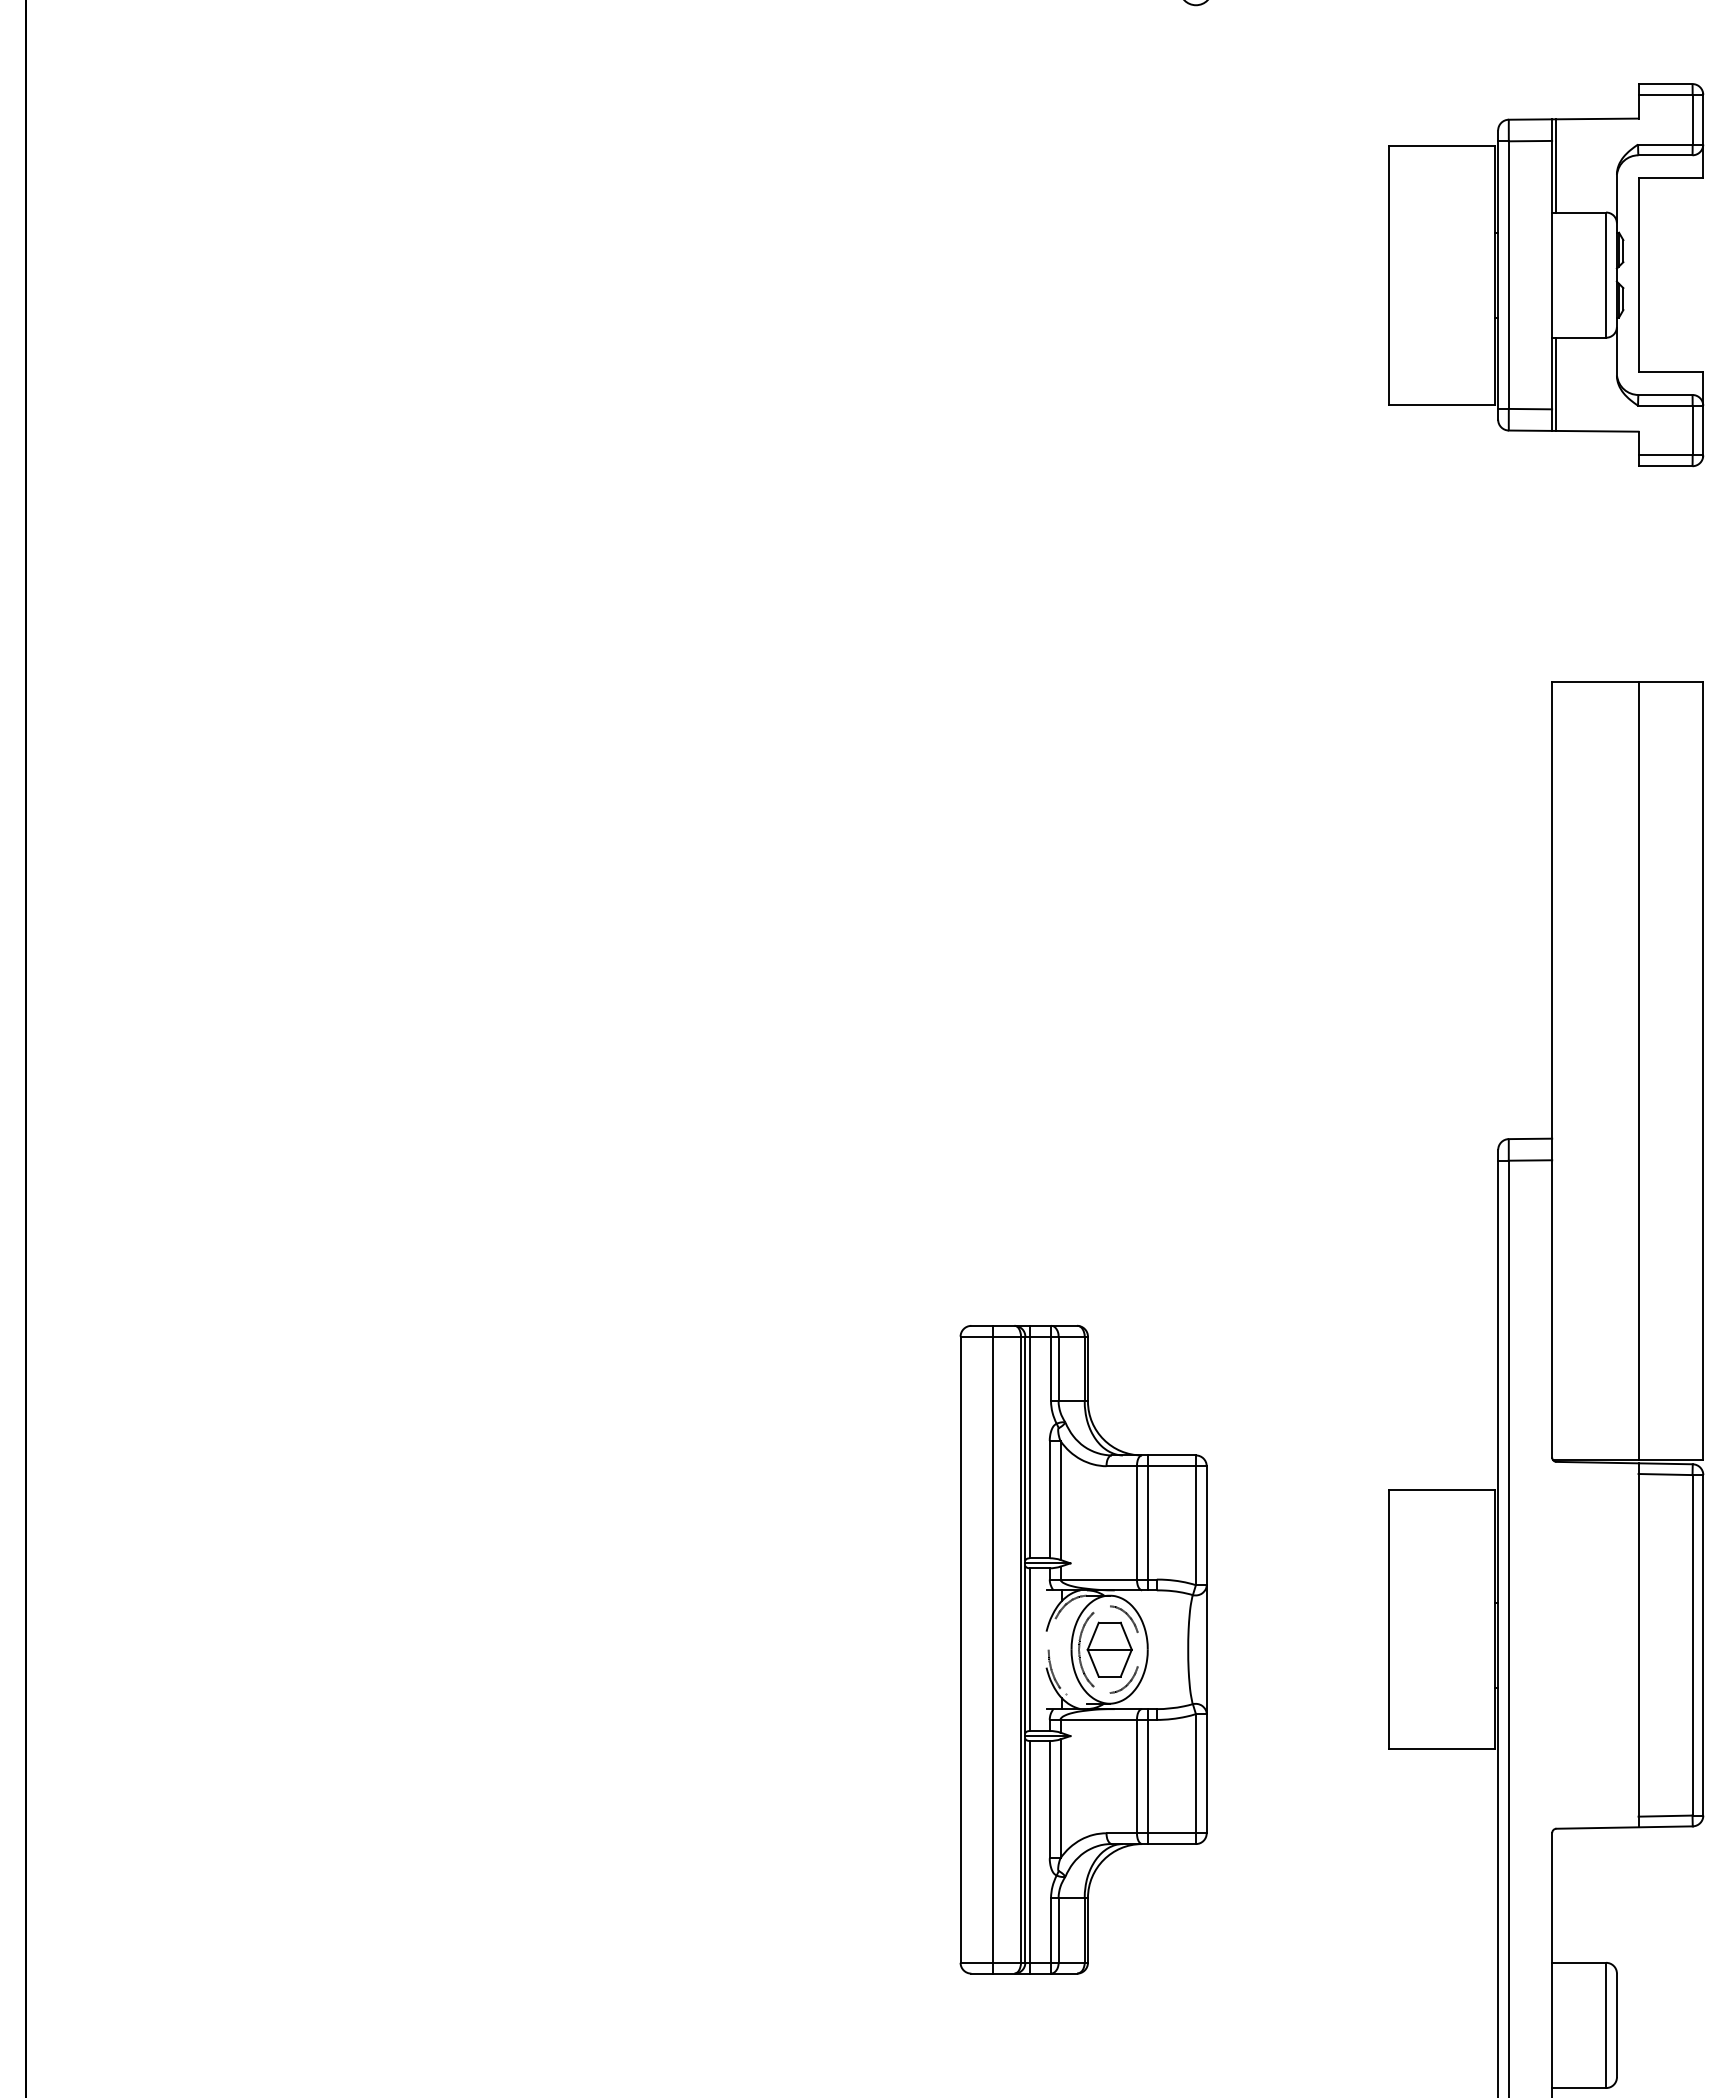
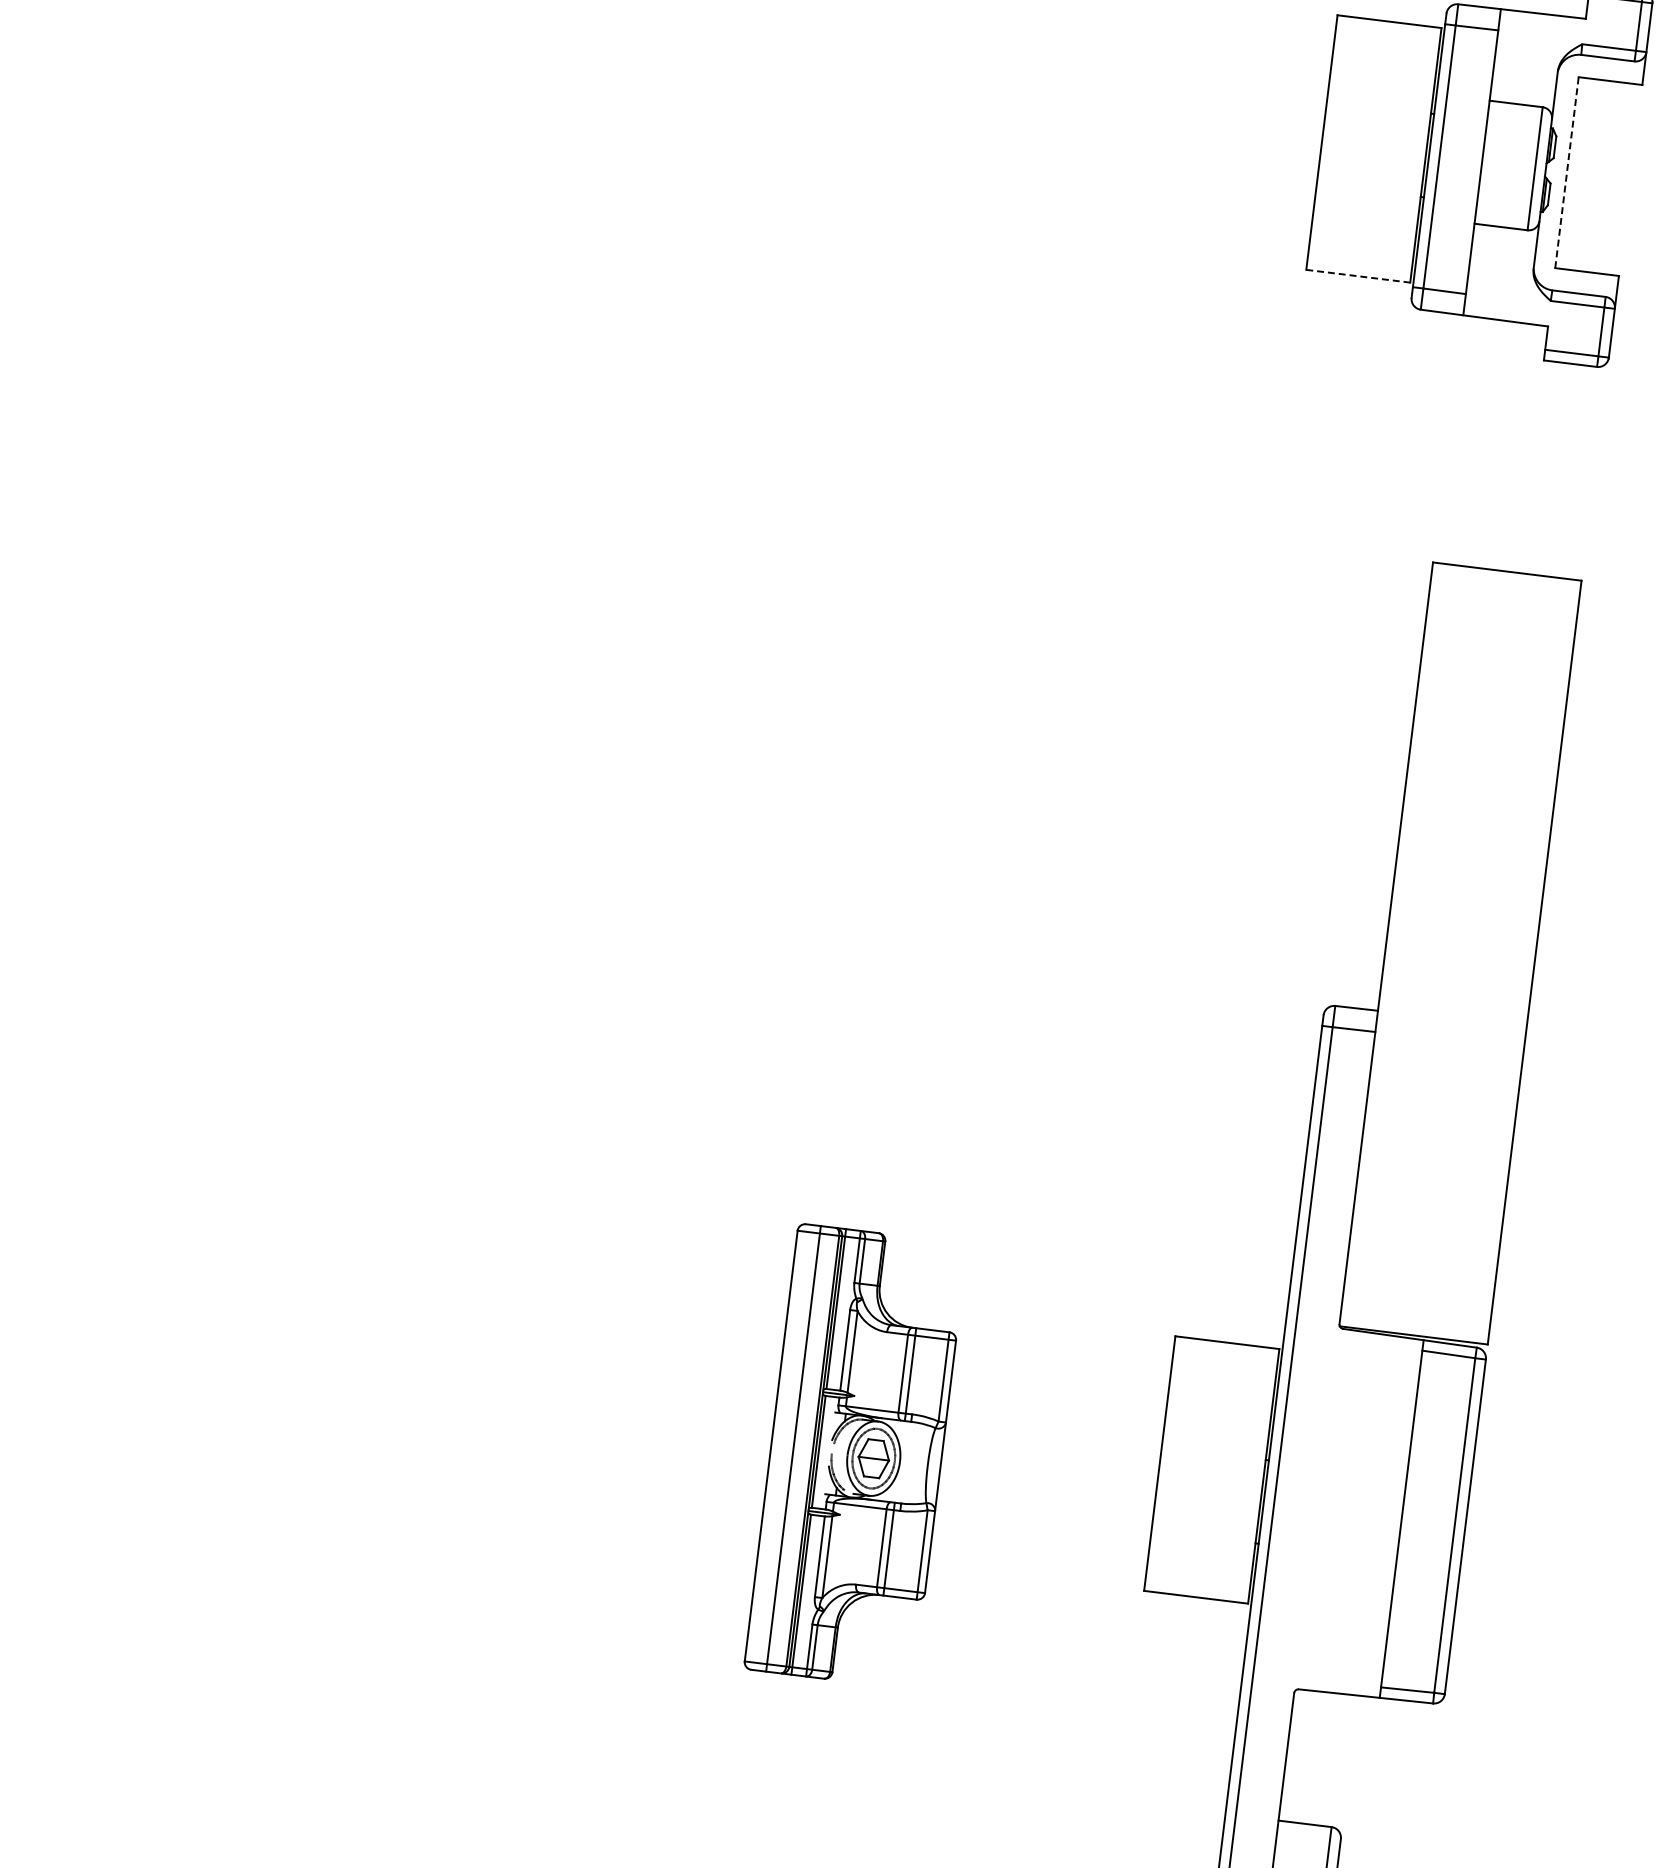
line: (1556, 165) -> (1499, 55), removed
line: (1638, 274) -> (1567, 172), solid -> dashed
line: (1556, 383) -> (1473, 269), removed
line: (1442, 404) -> (1358, 276), solid -> dashed
line: (1638, 1070) -> (1471, 954), removed
part: (1083, 1649) -> (855, 1456), size x0.7

